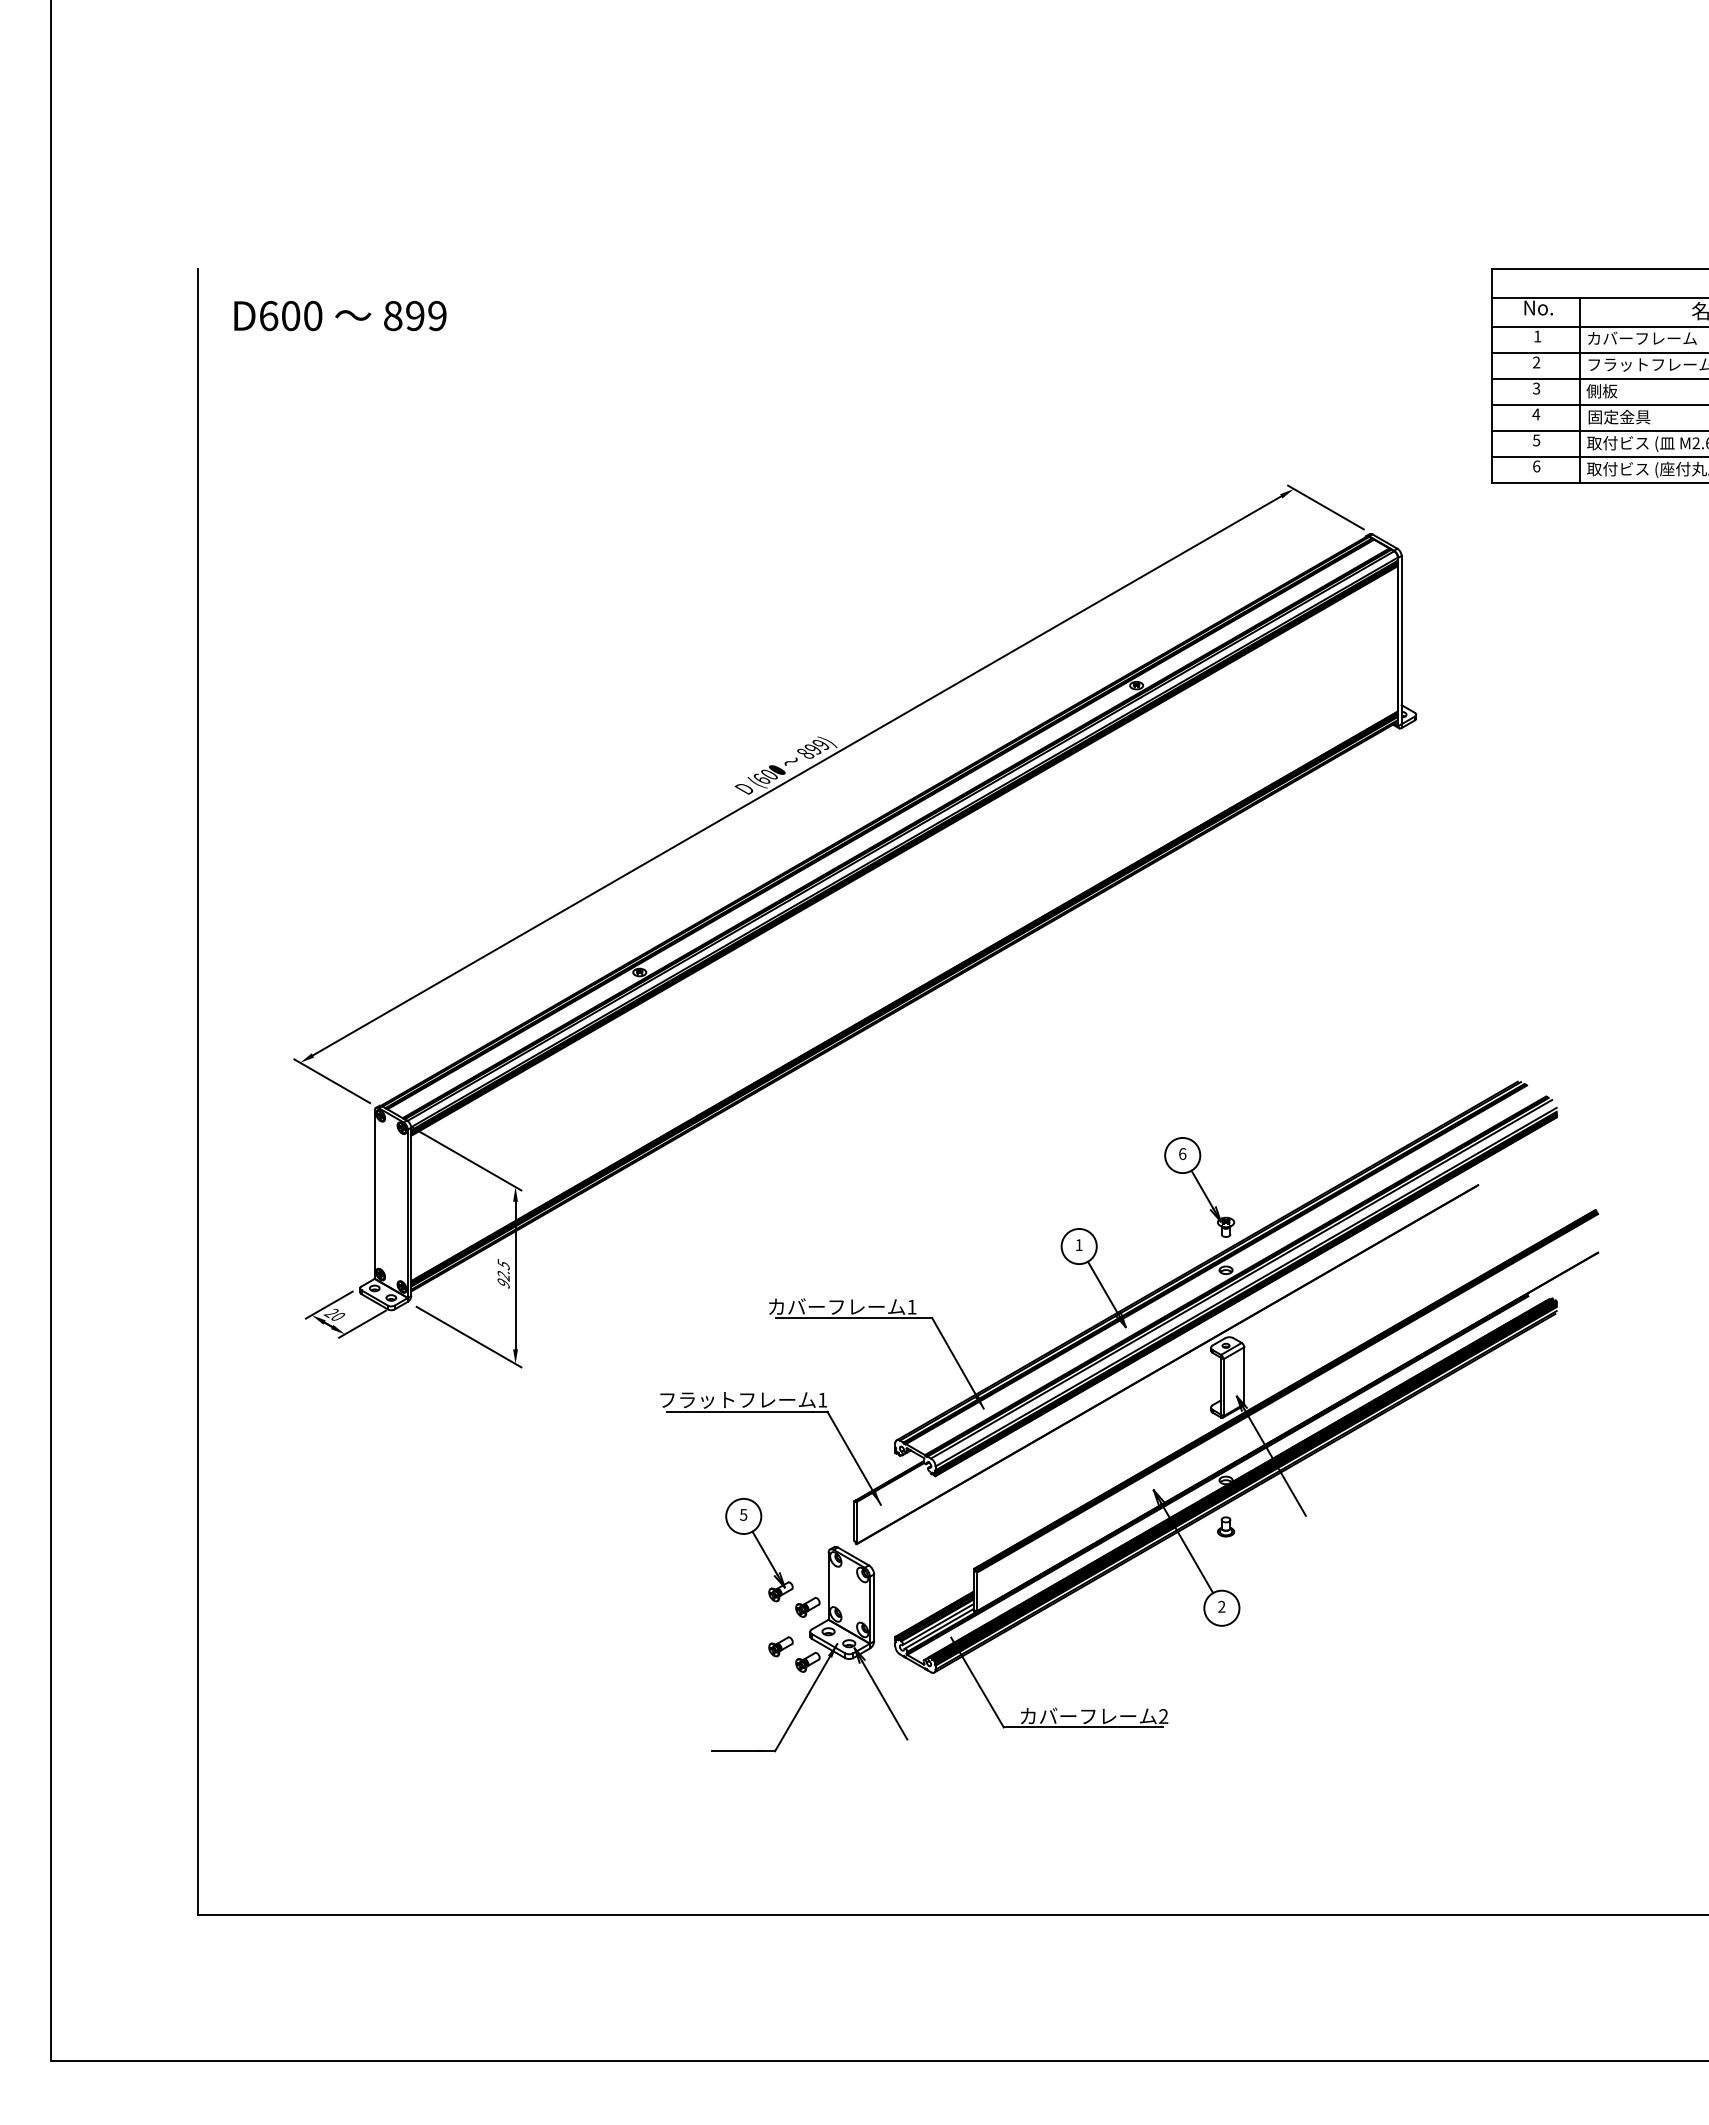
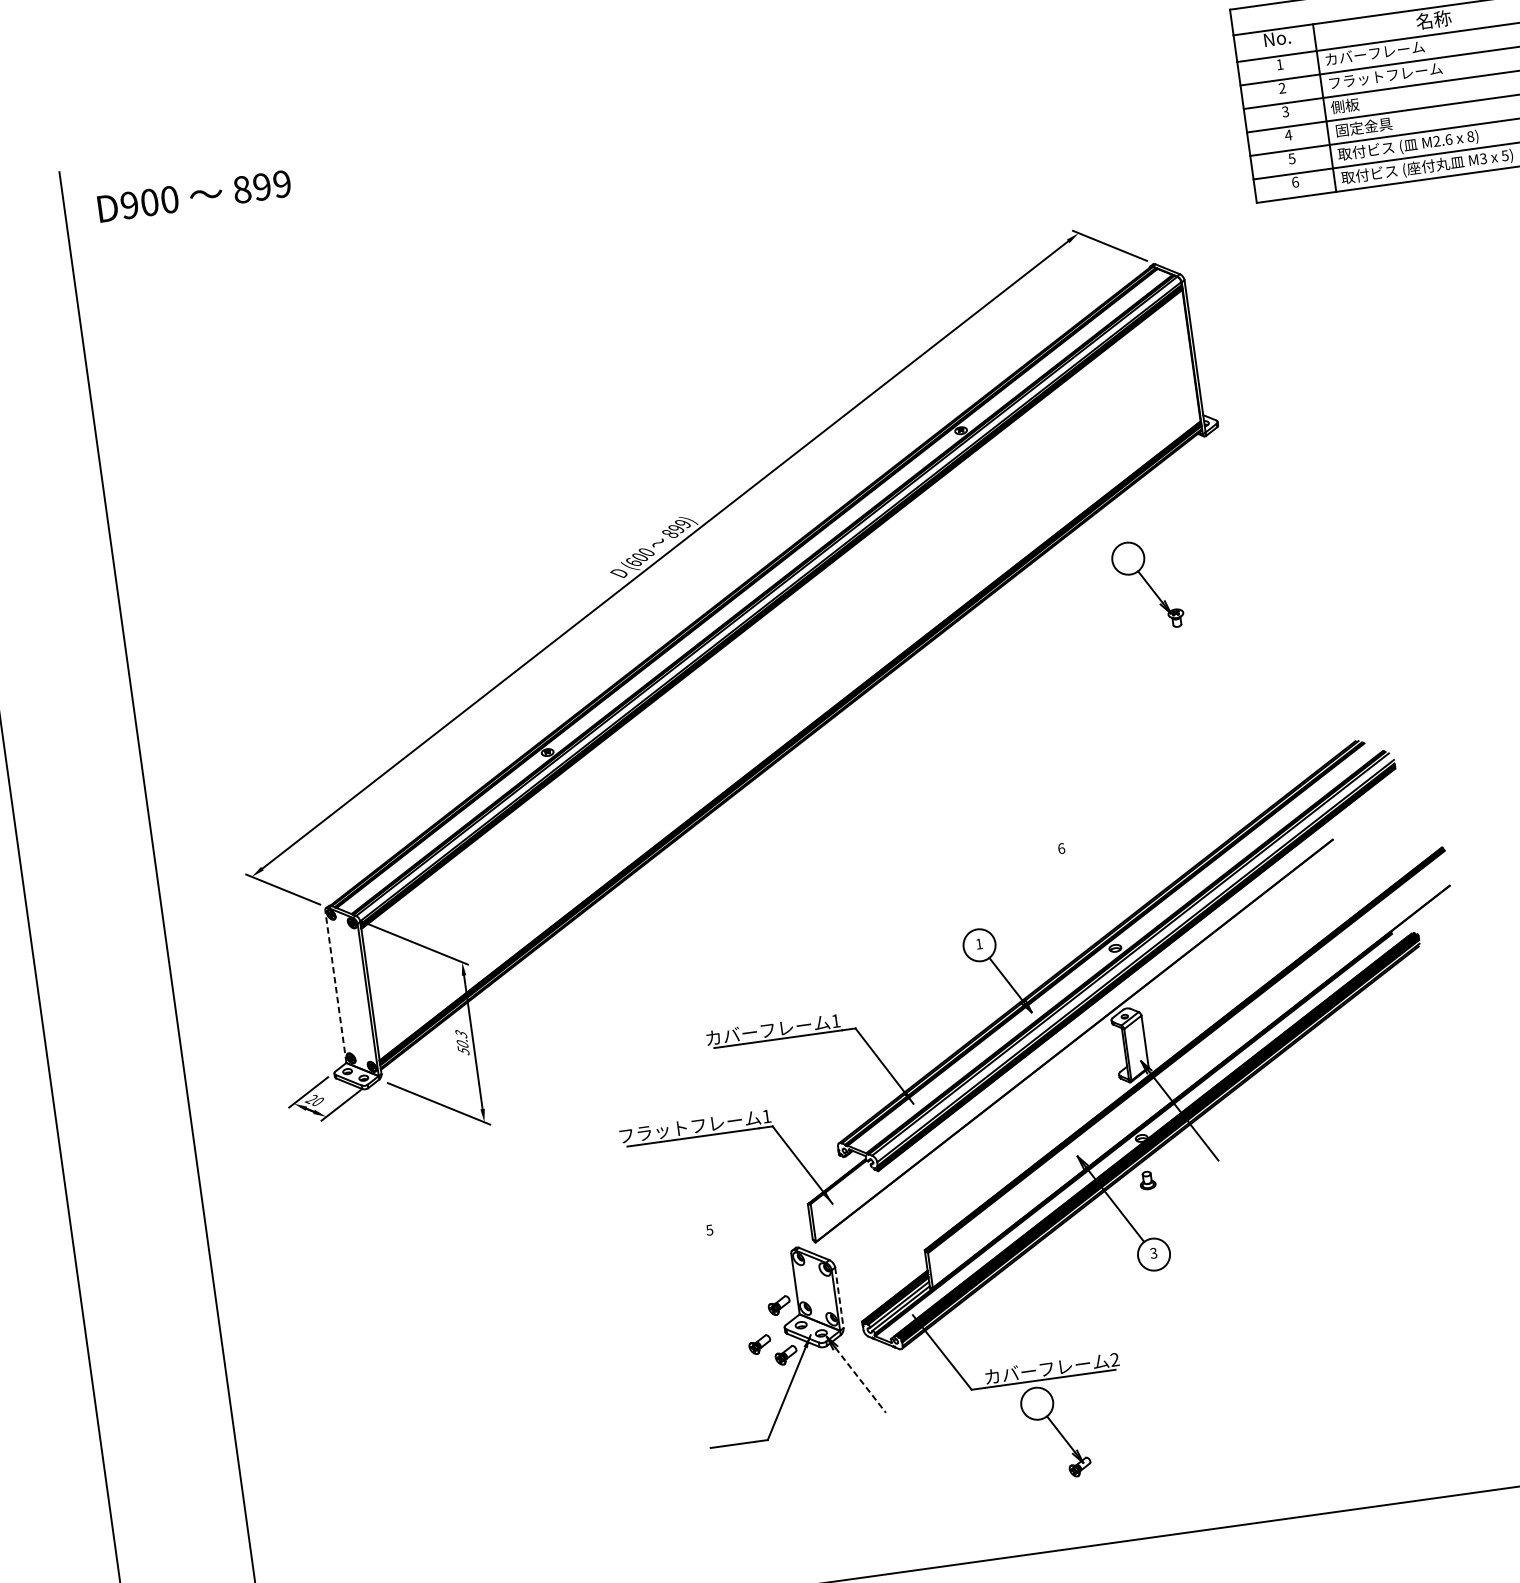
text: (268, 315) -> (129, 204), D600 -> D900
part: (1199, 1187) -> (1147, 585), moved
line: (374, 1194) -> (335, 986), solid -> dashed
text: (503, 1273) -> (462, 1041), 92.5 -> 50.3
part: (759, 1550) -> (1055, 1432), moved
text: (1221, 1606) -> (1153, 1253), 2 -> 3
line: (874, 1608) -> (839, 1298), solid -> dashed
line: (884, 1700) -> (860, 1380), solid -> dashed

